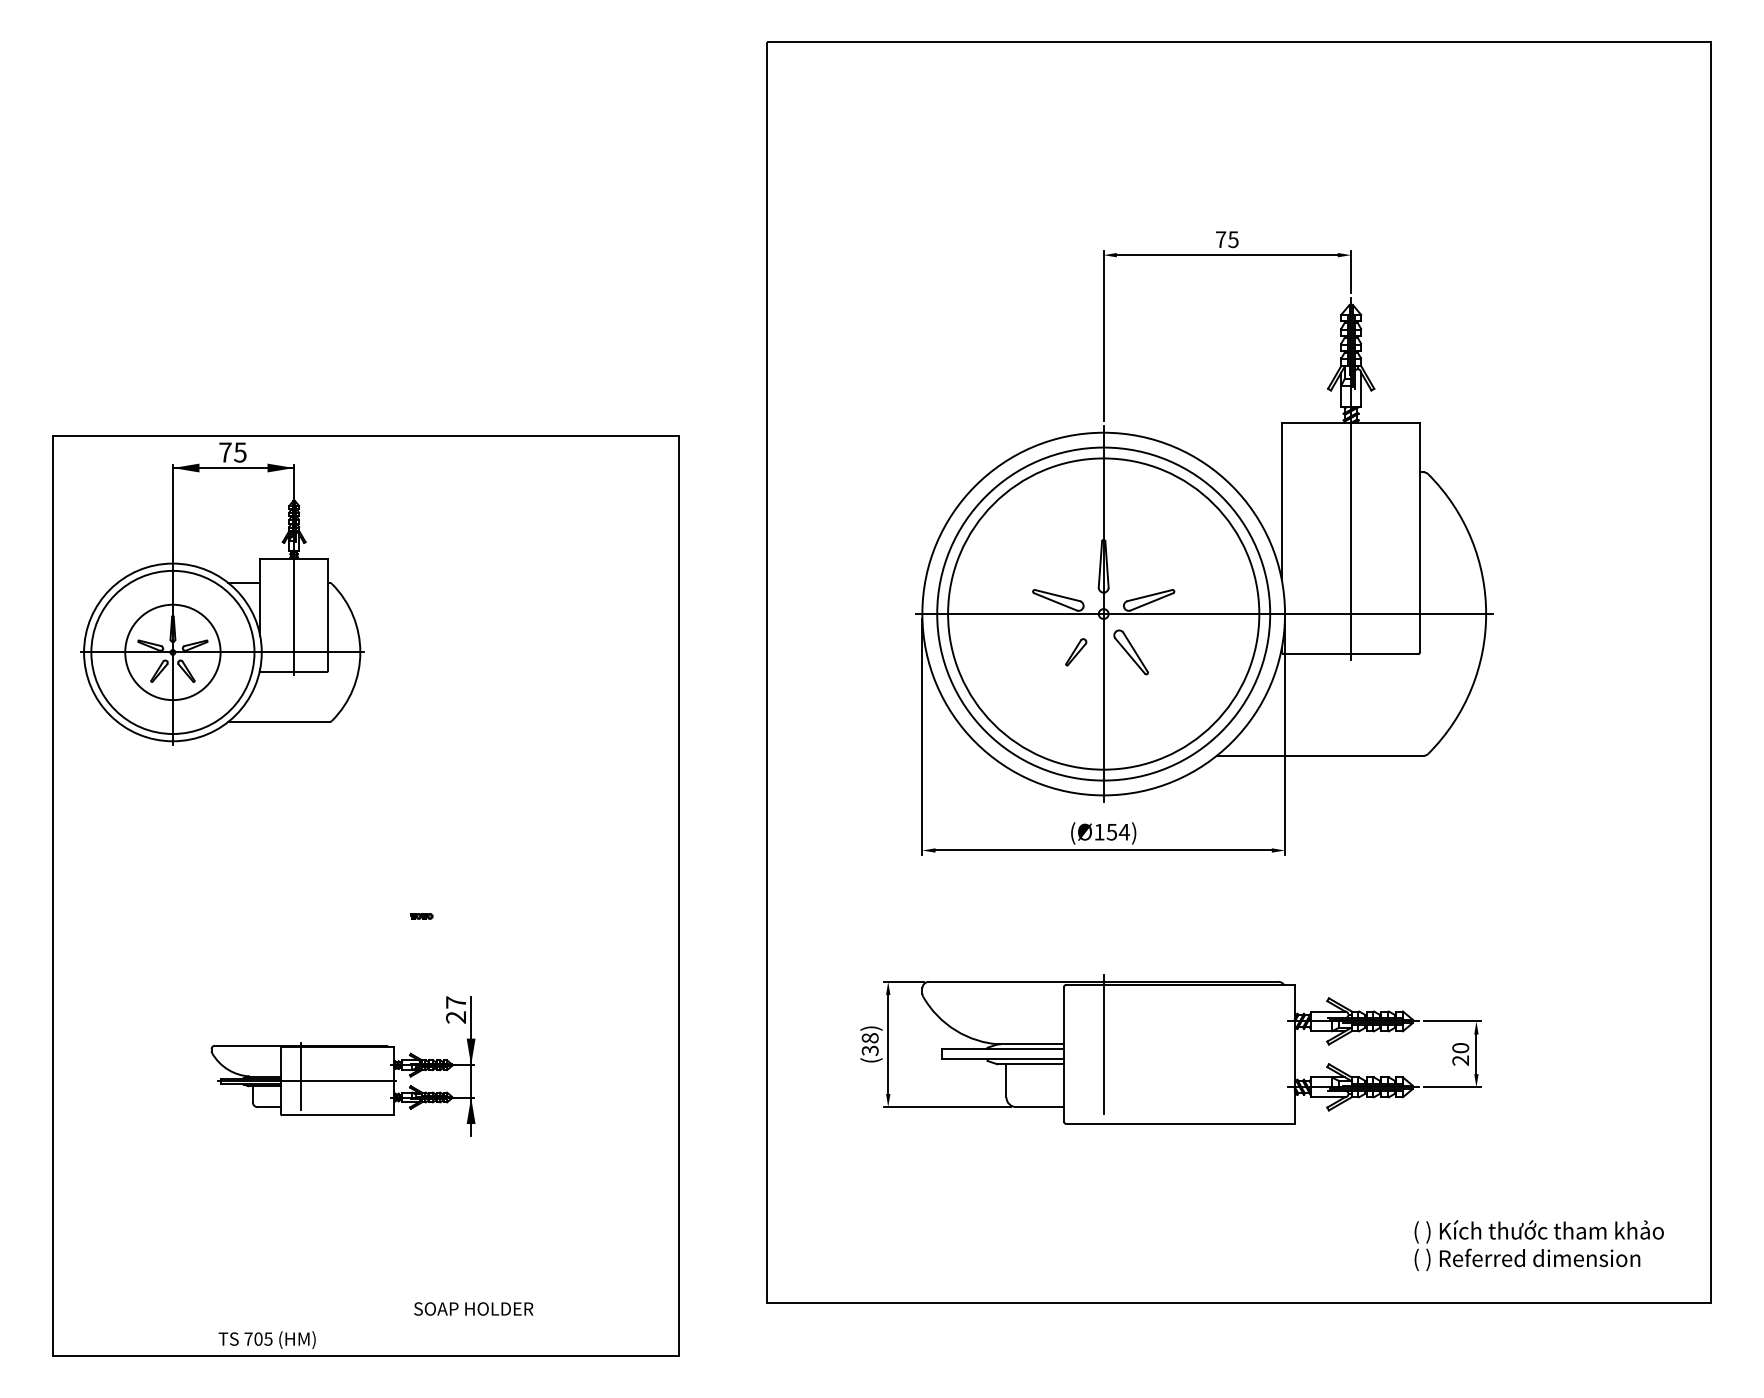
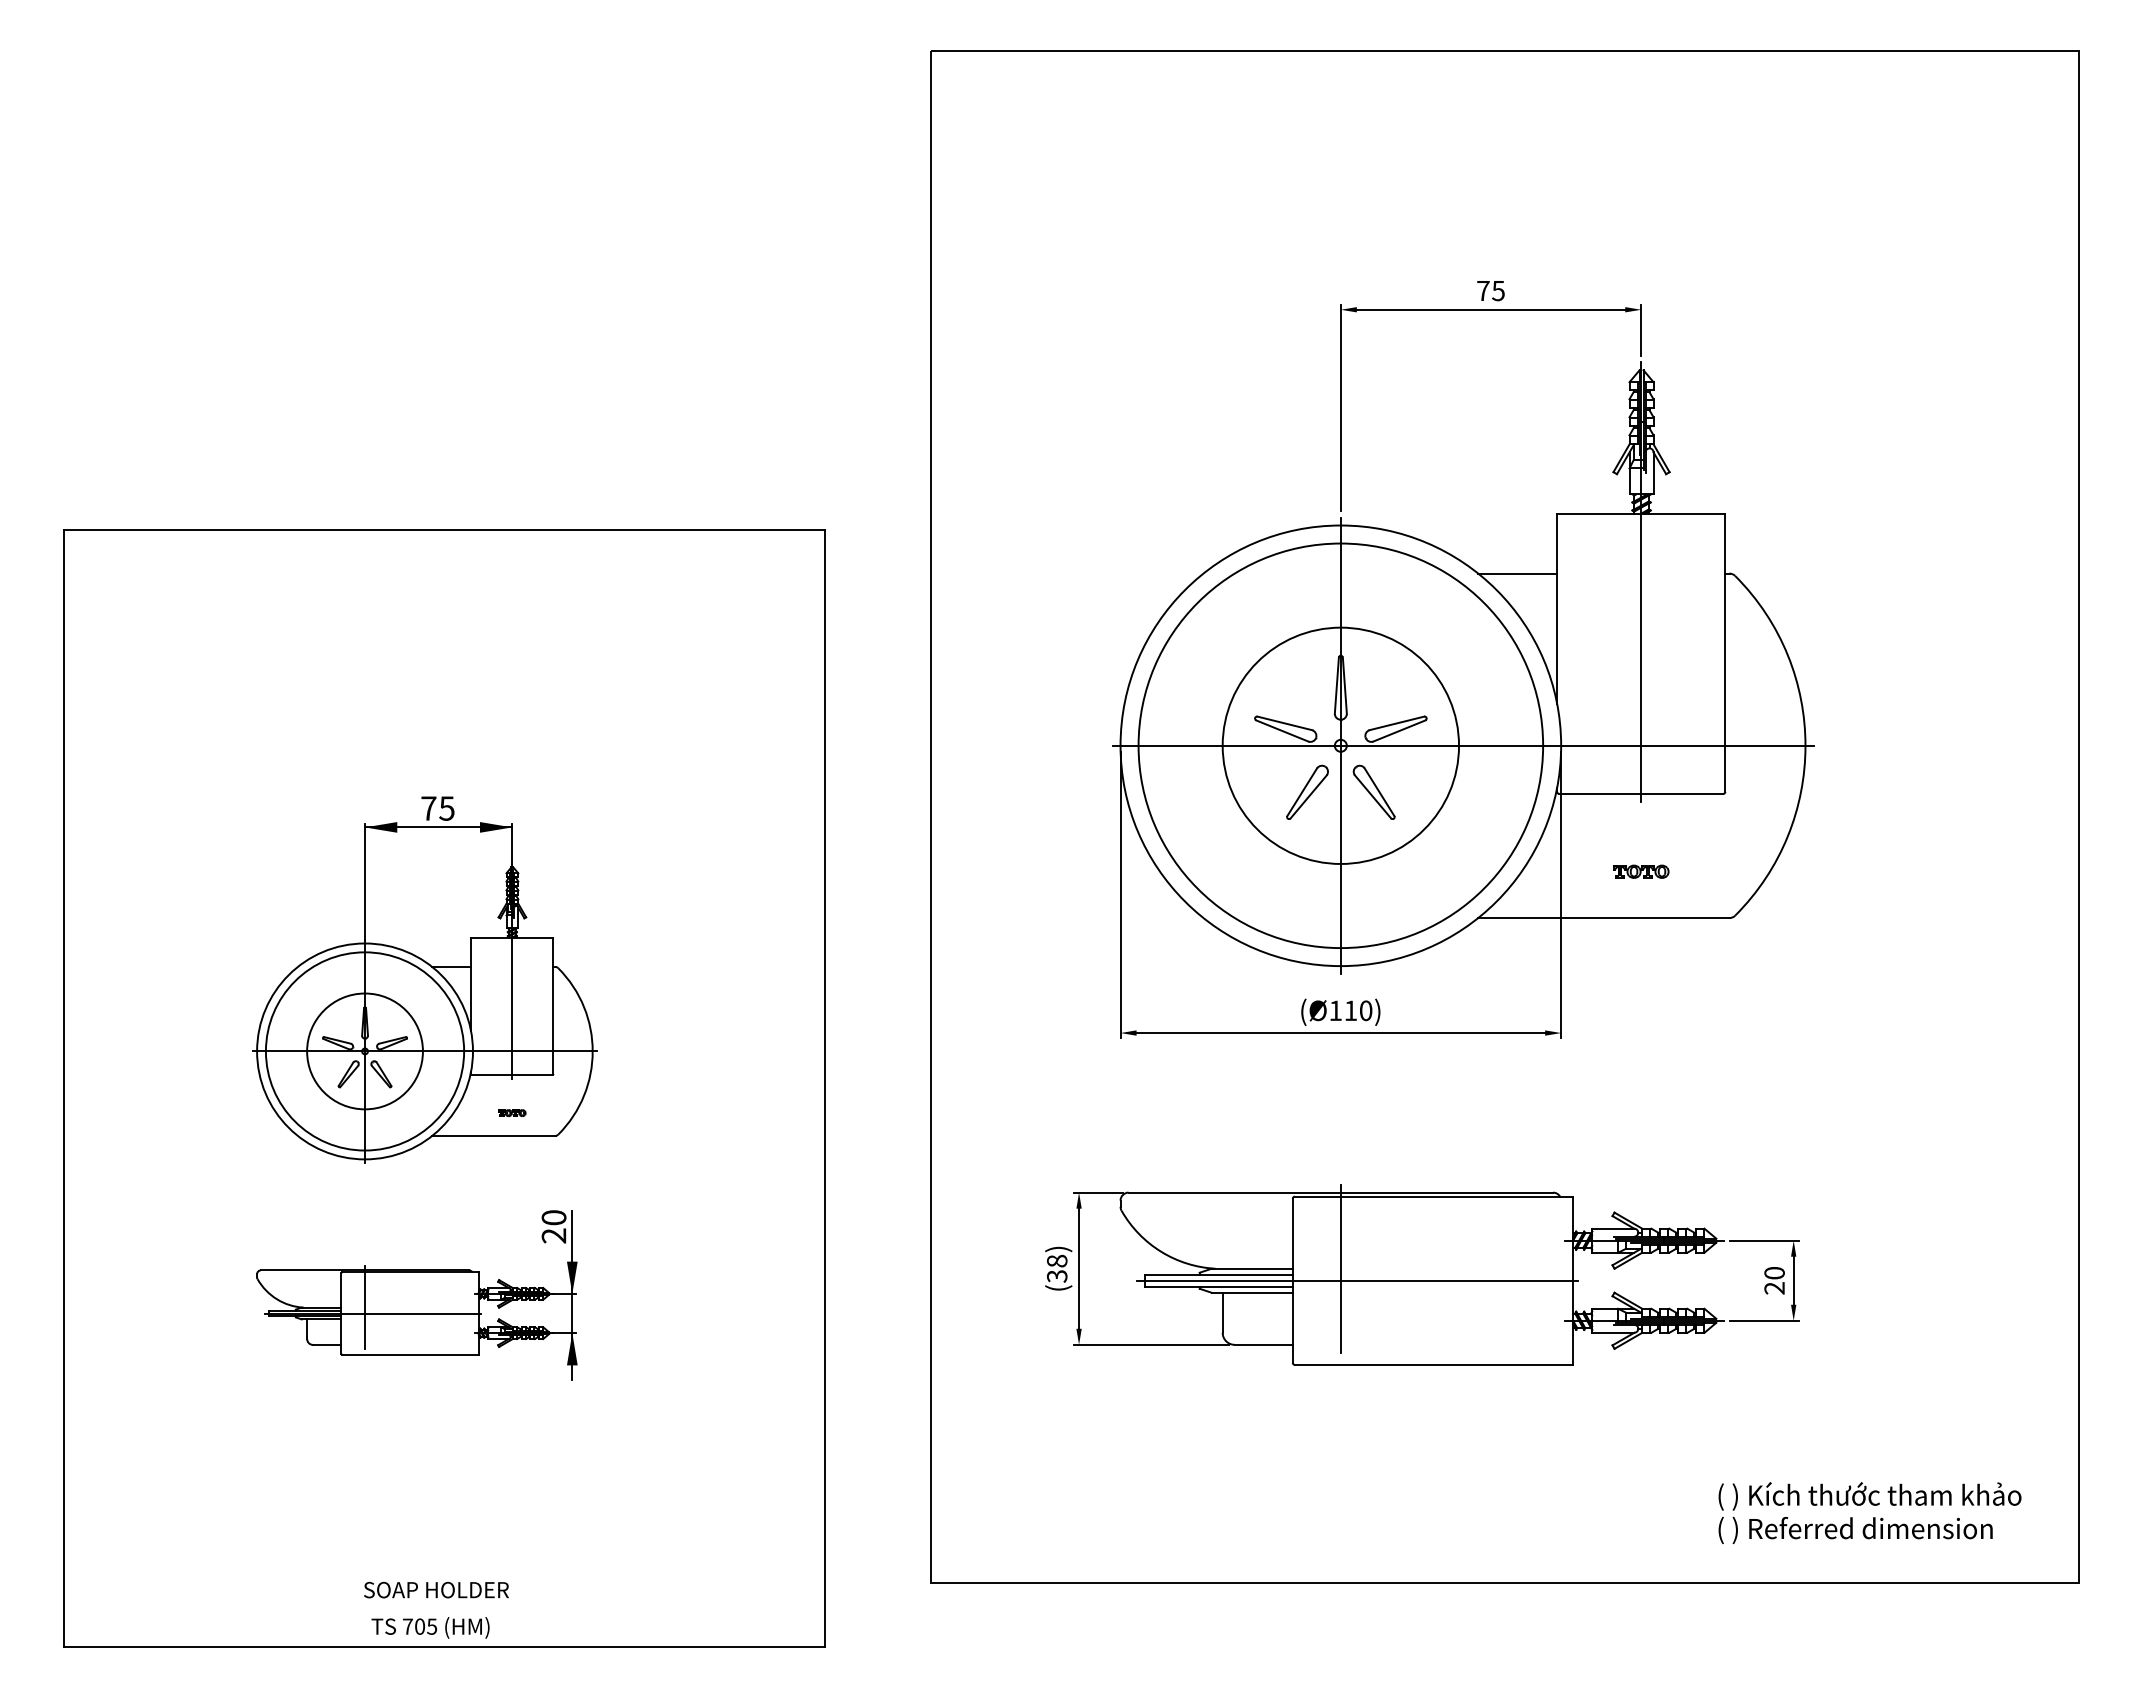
line: (1249, 472) -> (1517, 573), added
part: (221, 593) -> (424, 979), moved
circle: (1103, 613) -> (1340, 745), size x0.62
part: (1076, 651) -> (1307, 791), size x1.67
part: (1351, 717) -> (1641, 871), added
text: (1118, 831) -> (1358, 1010), (Ø154) -> (Ø110)
text: (455, 1002) -> (553, 1217), 27 -> 20
line: (1117, 1054) -> (1357, 1280), added
text: (473, 1308) -> (436, 1589), moved
text: (267, 1339) -> (430, 1627), moved

